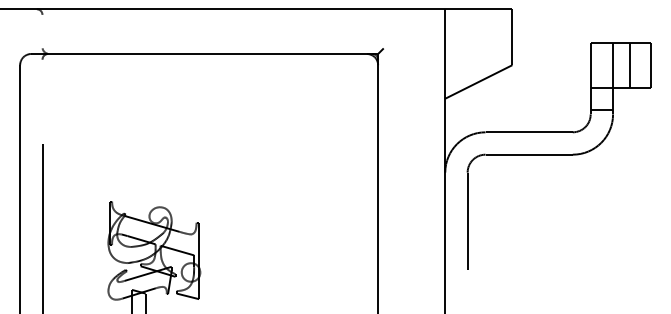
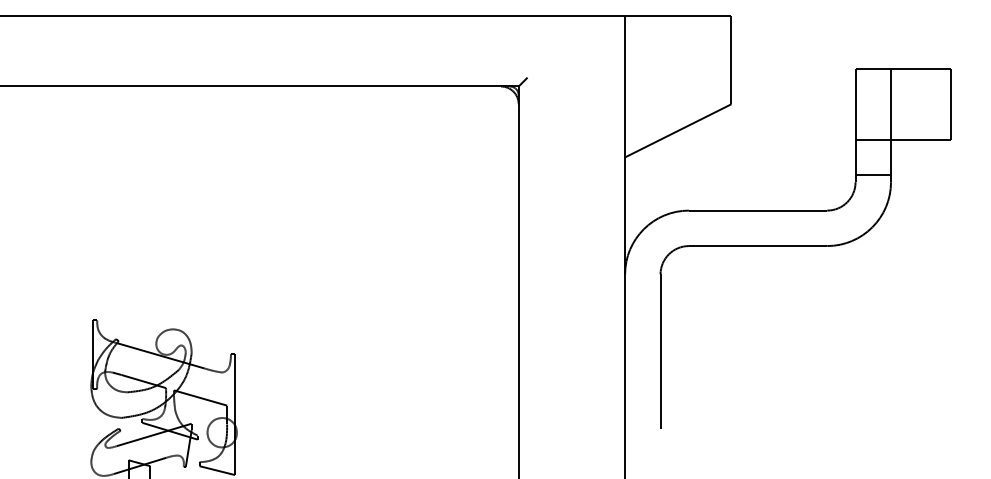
line: (629, 64) -> (917, 103), removed

